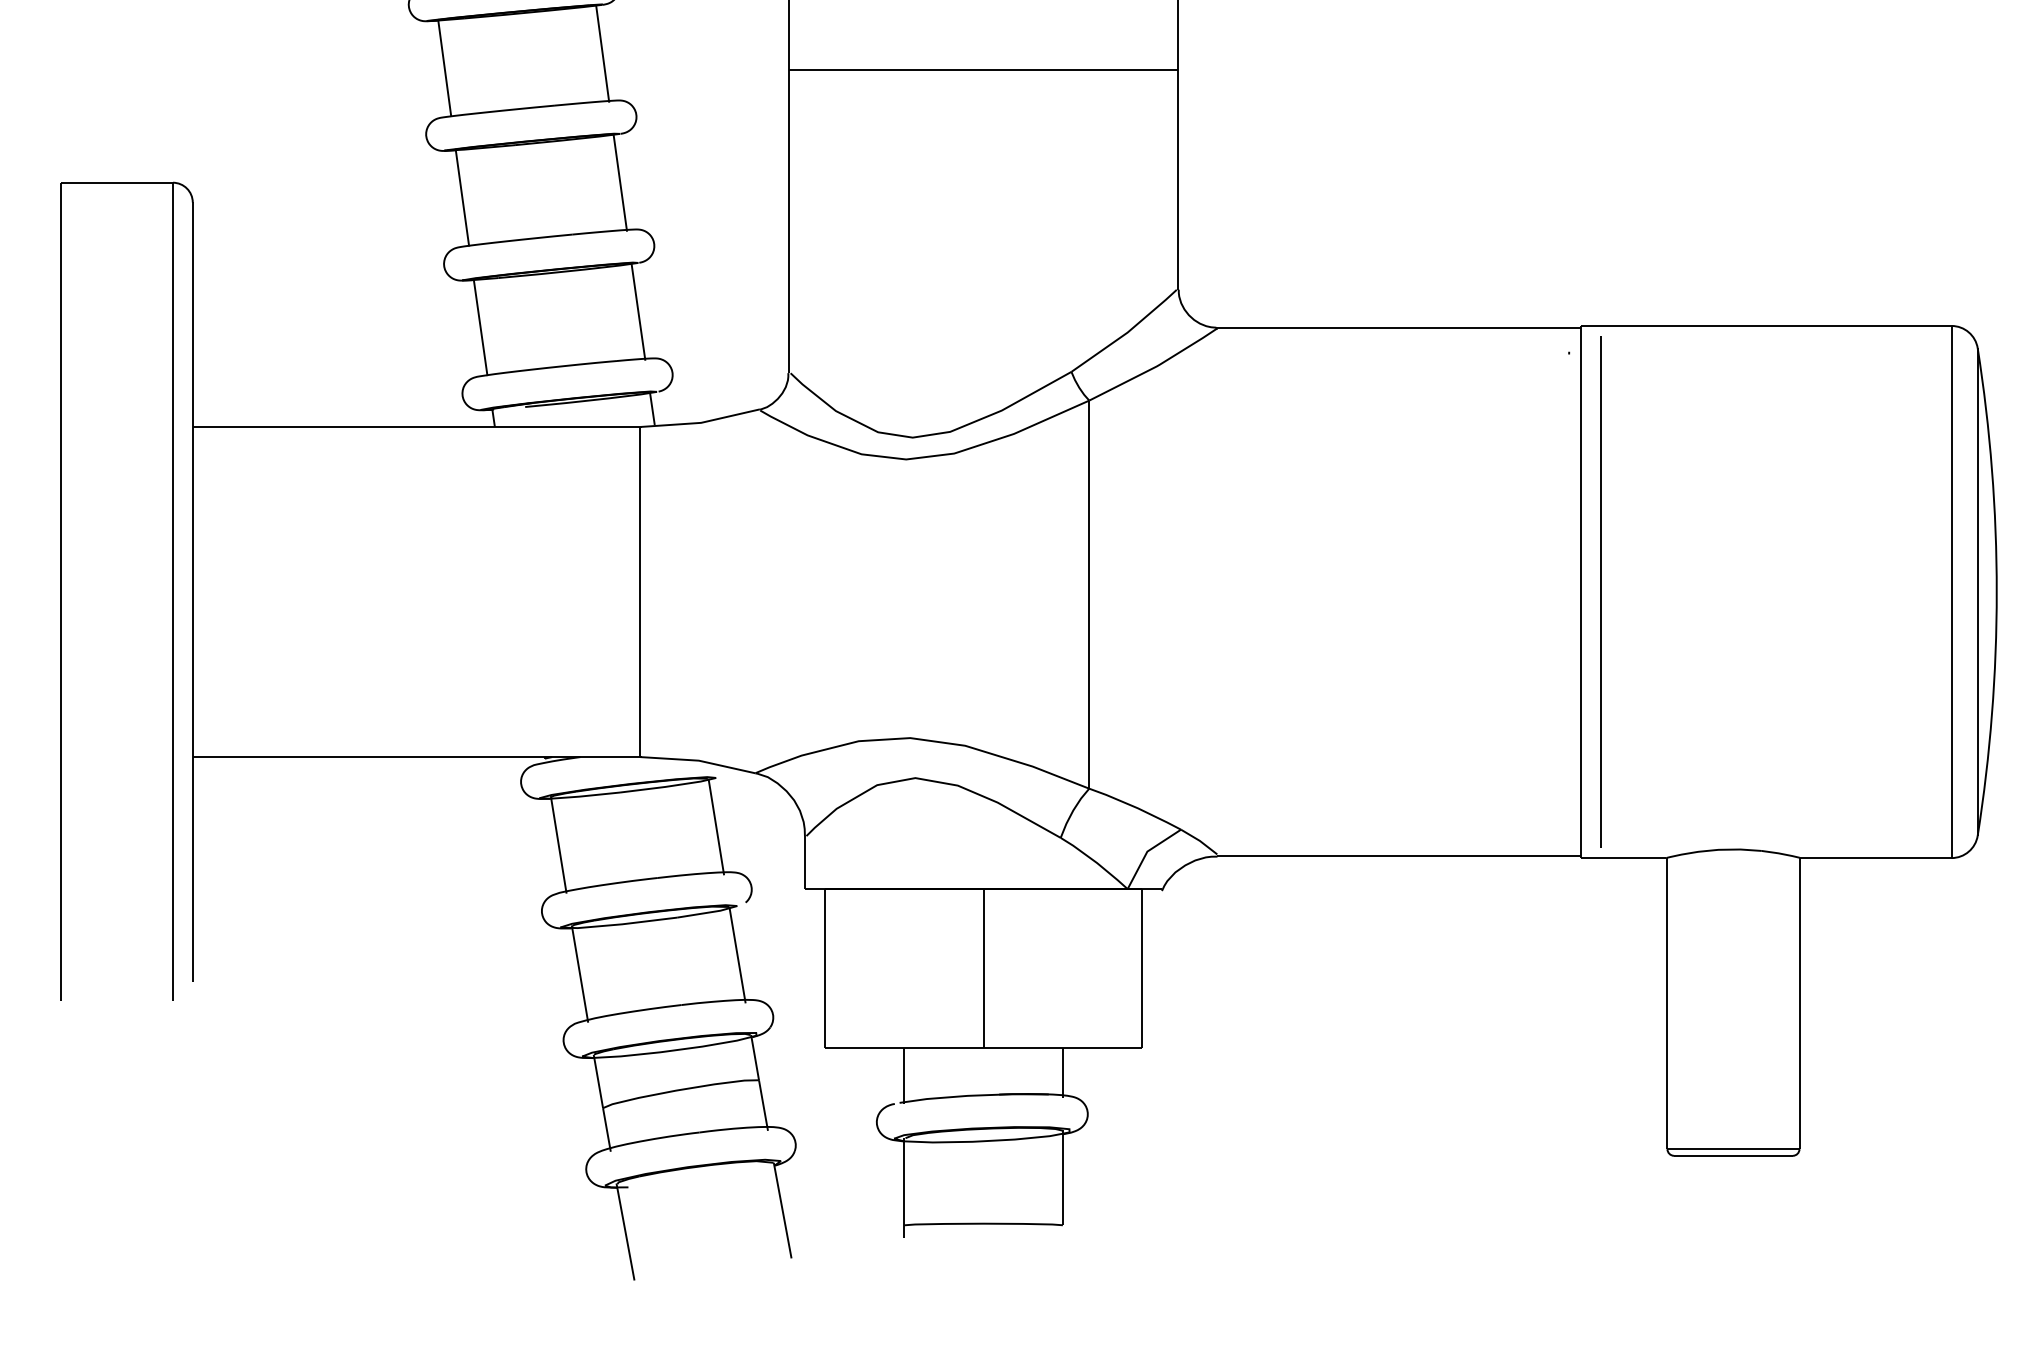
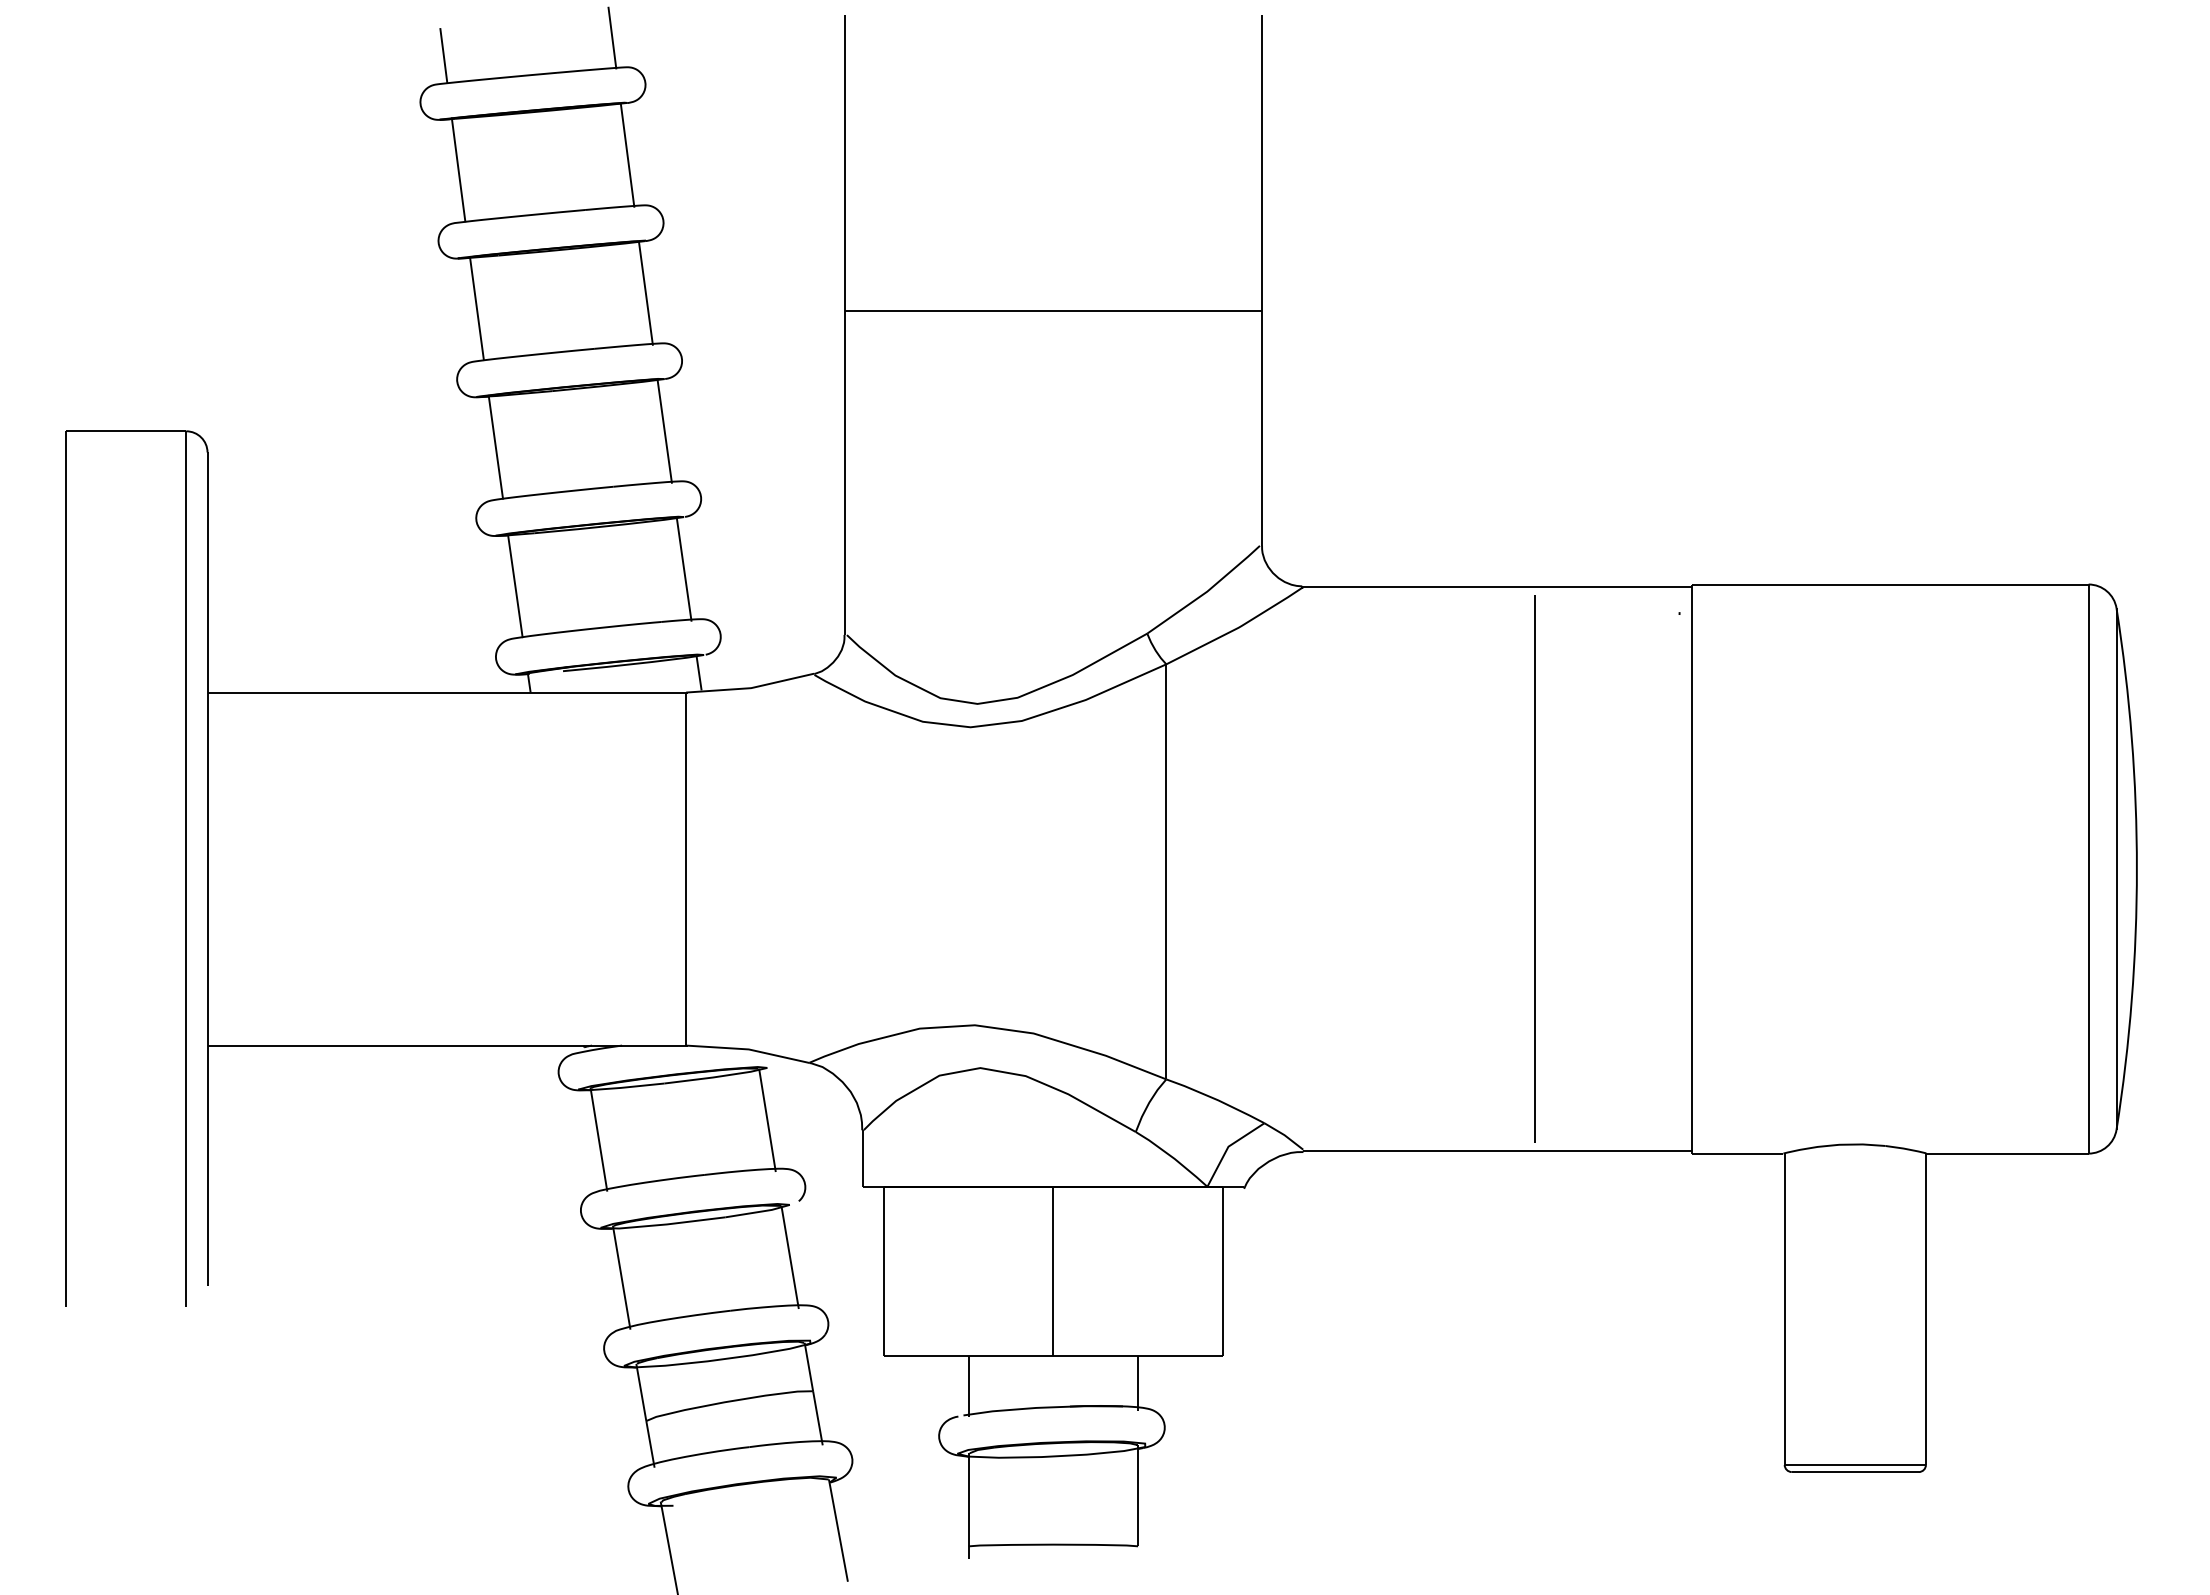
line: (1599, 591) -> (1534, 868), moved

